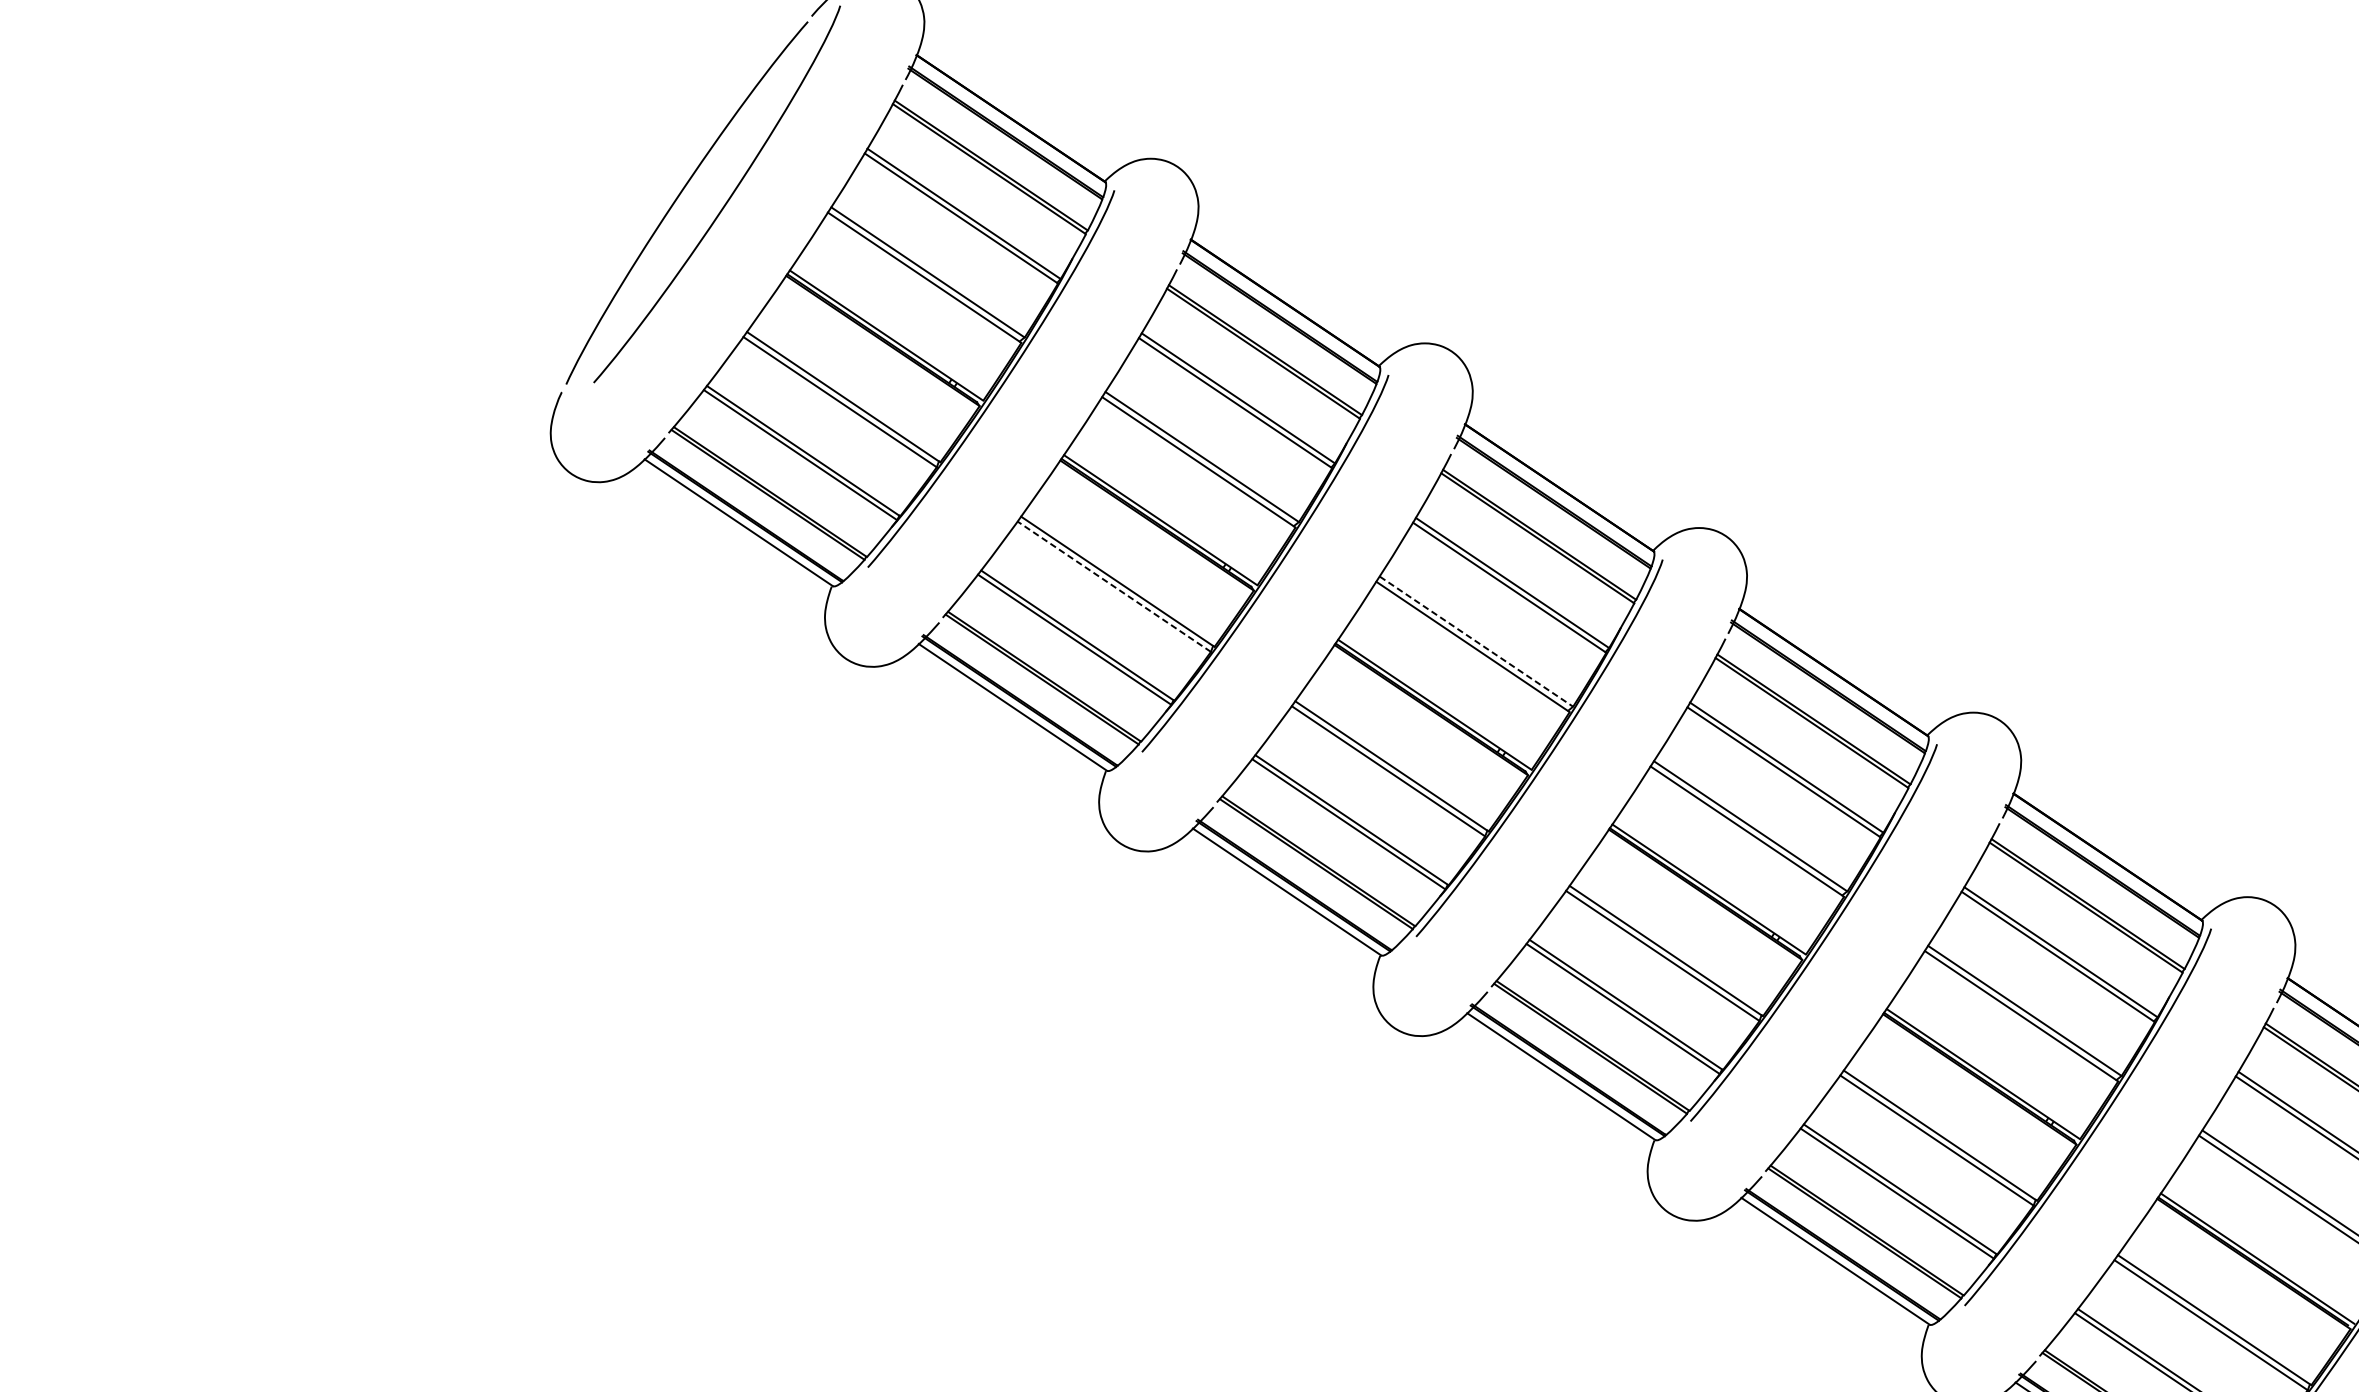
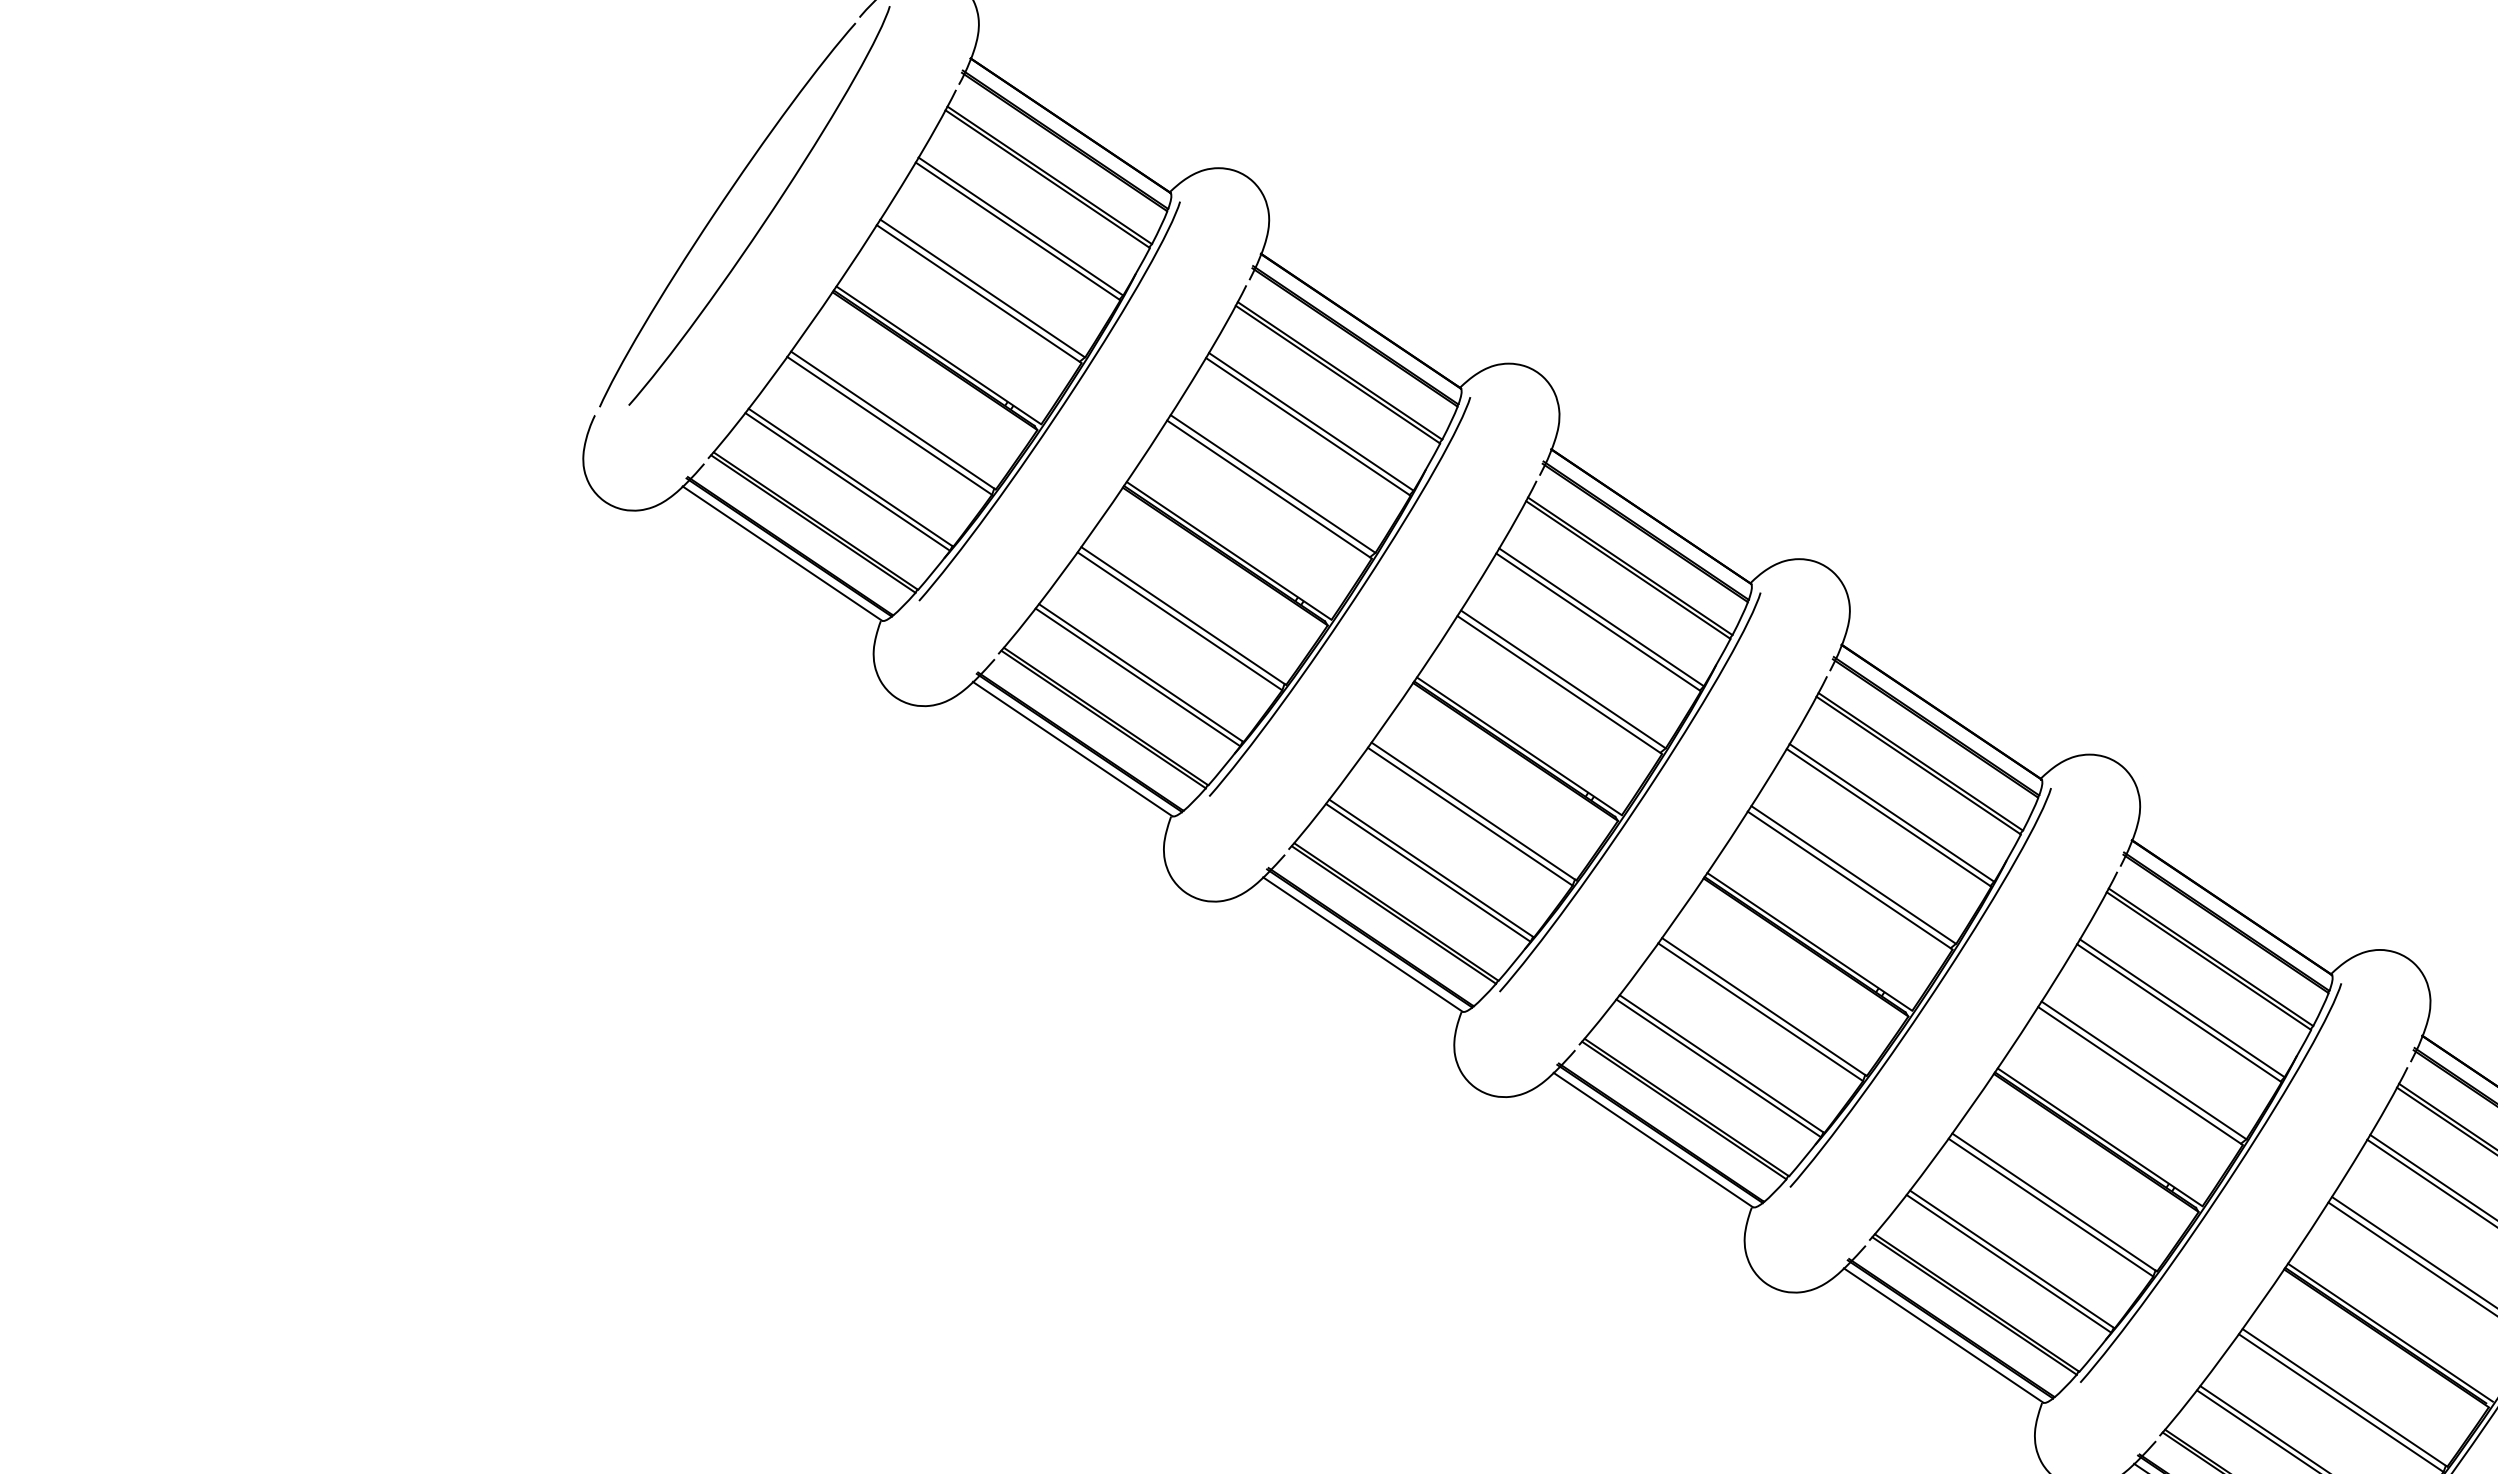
line: (1113, 586) -> (1179, 621), dashed -> solid
line: (1476, 641) -> (1563, 679), dashed -> solid

